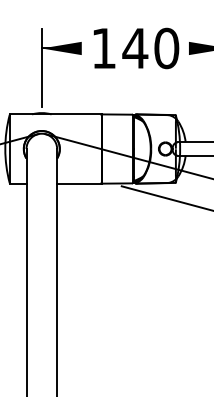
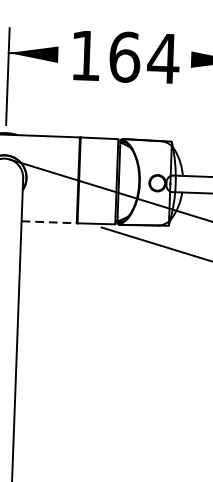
text: (150, 48) -> (143, 57), 140 -> 164
line: (79, 183) -> (49, 222), solid -> dashed

